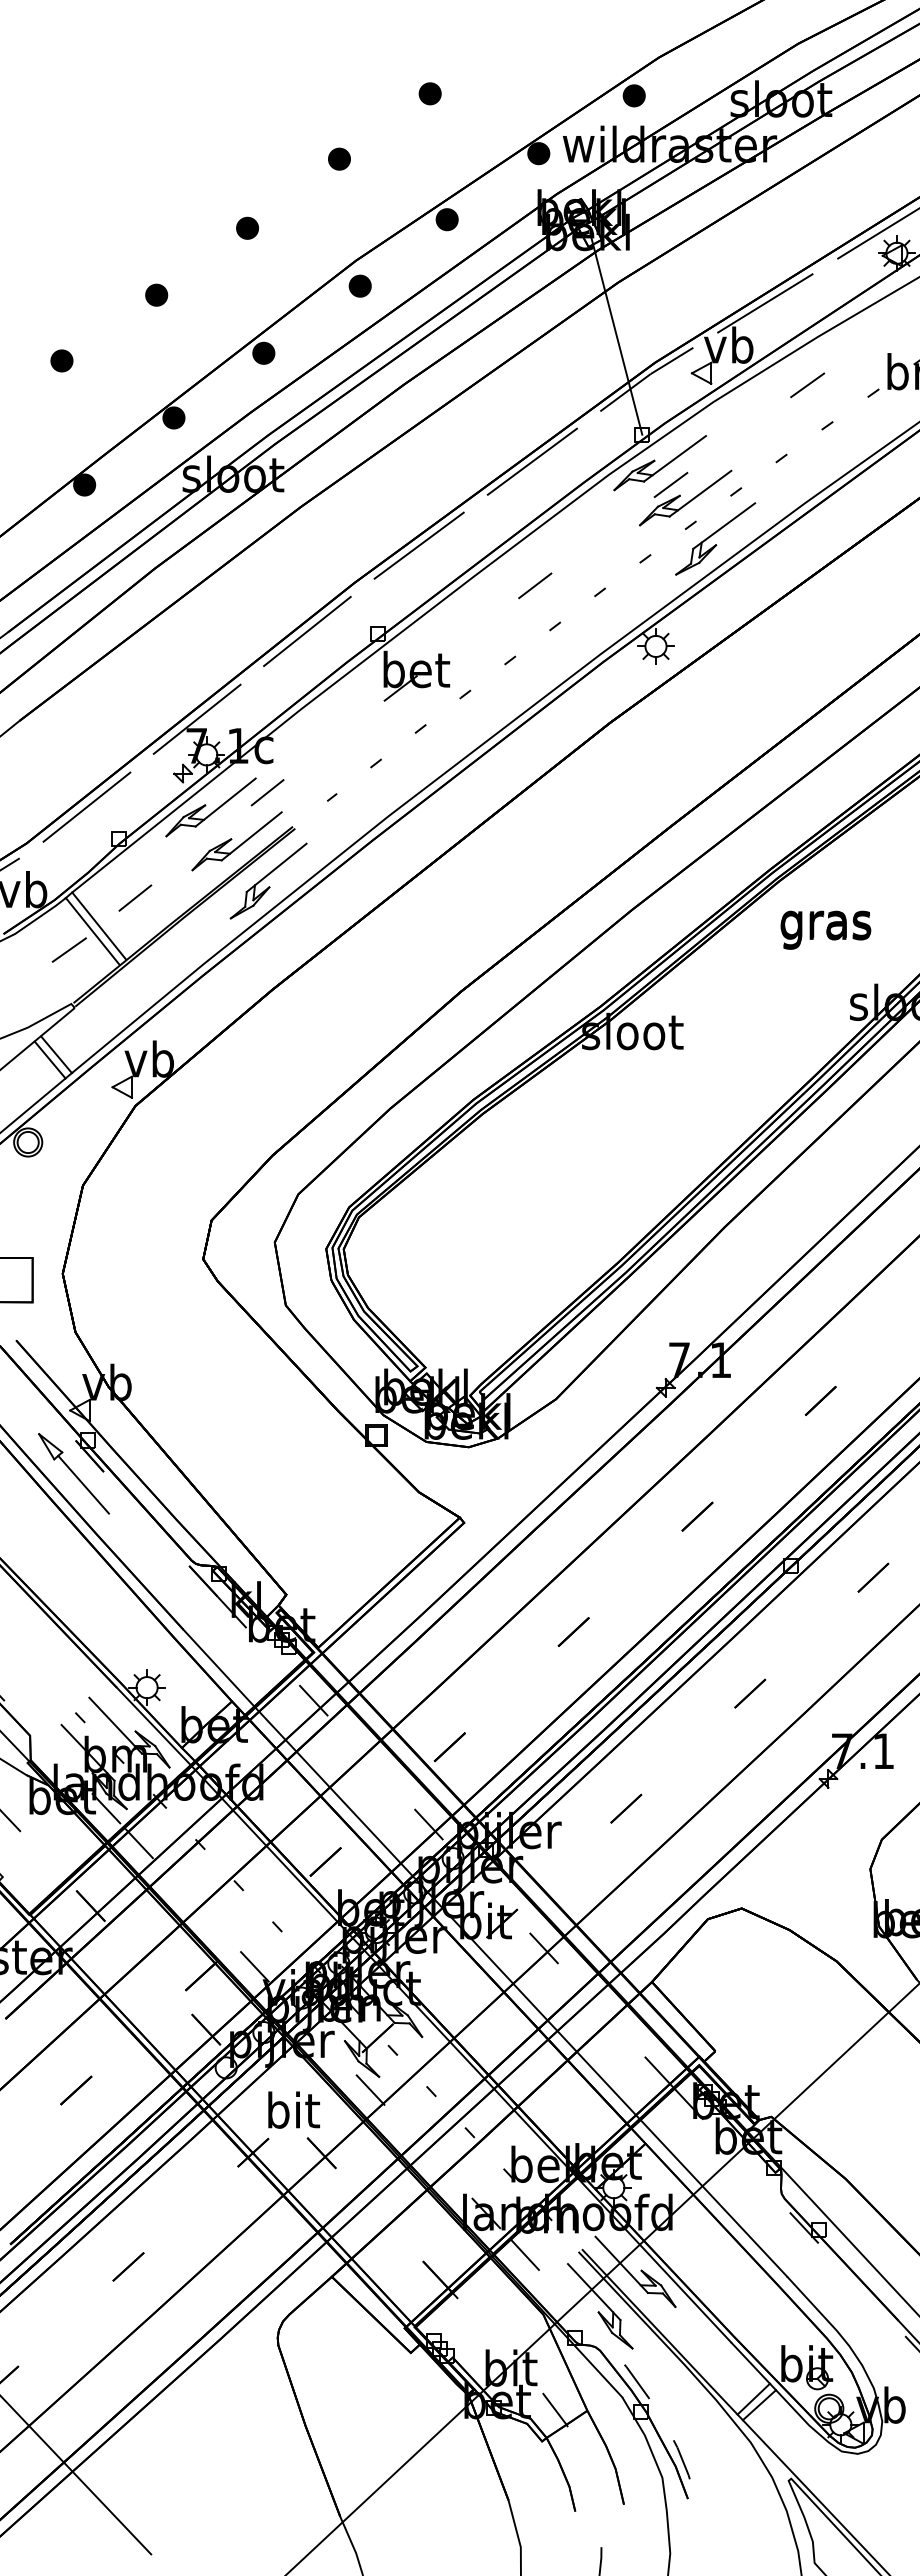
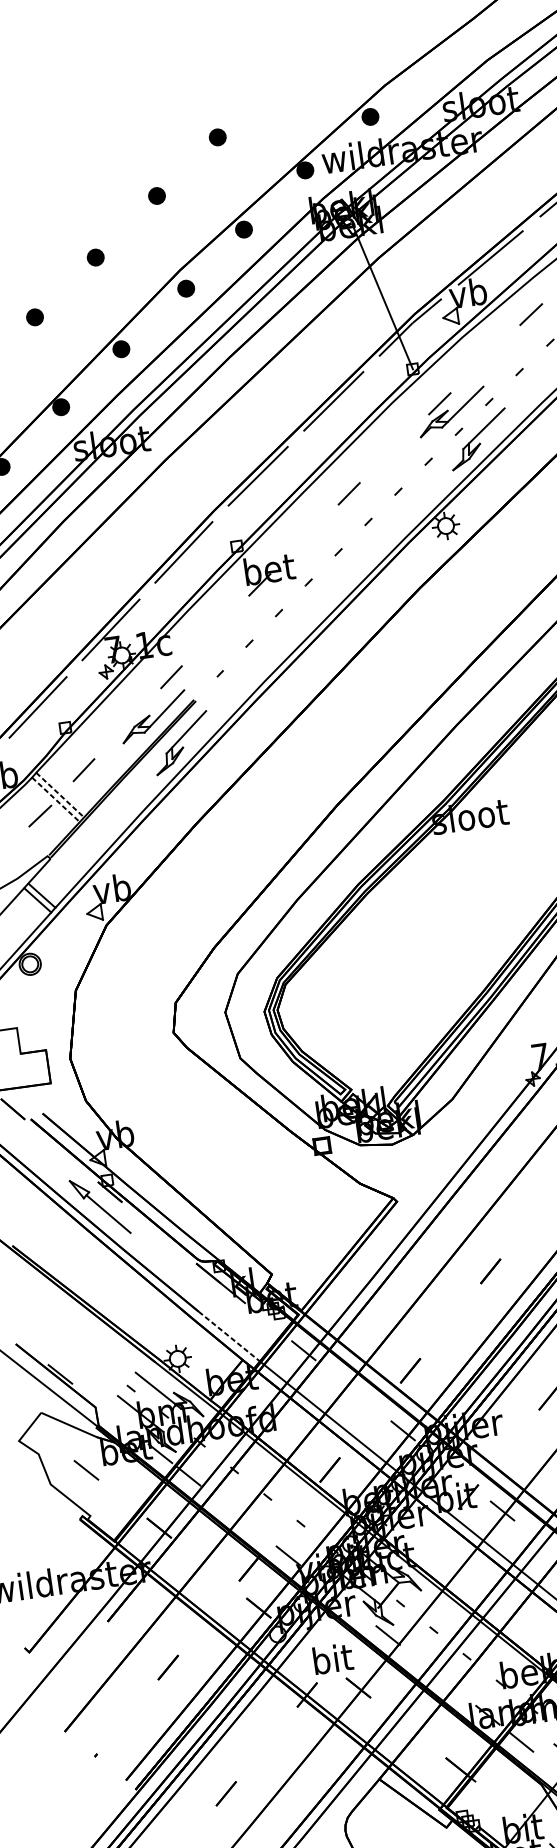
part: (659, 463) -> (428, 388), removed
part: (210, 807) -> (130, 694), removed
line: (99, 925) -> (60, 794), solid -> dashed
line: (92, 931) -> (55, 799), solid -> dashed
line: (219, 1668) -> (229, 1336), solid -> dashed

